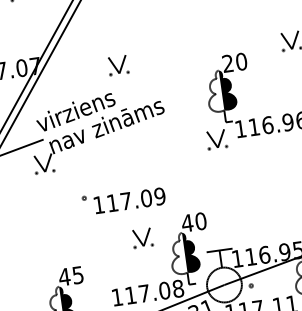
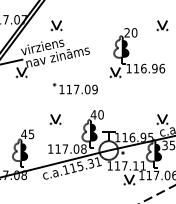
part: (118, 65) -> (56, 25), moved
part: (121, 199) -> (74, 88), moved
part: (142, 238) -> (55, 119), moved

